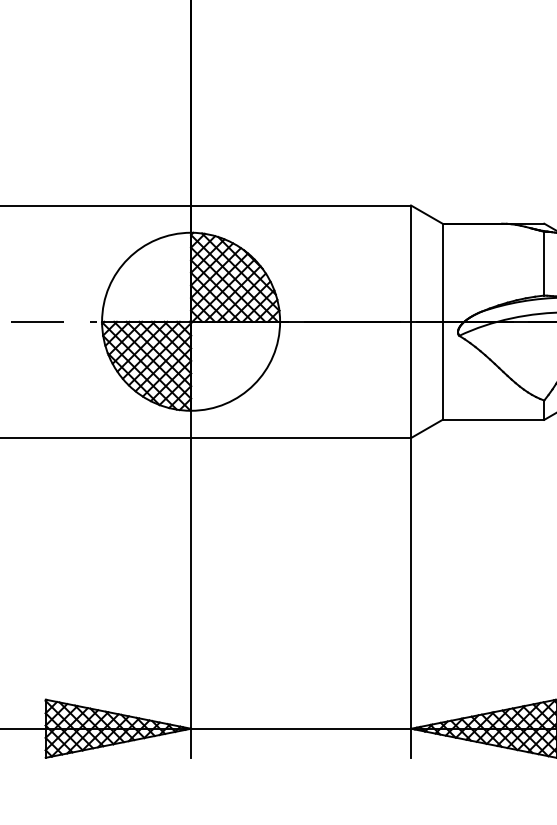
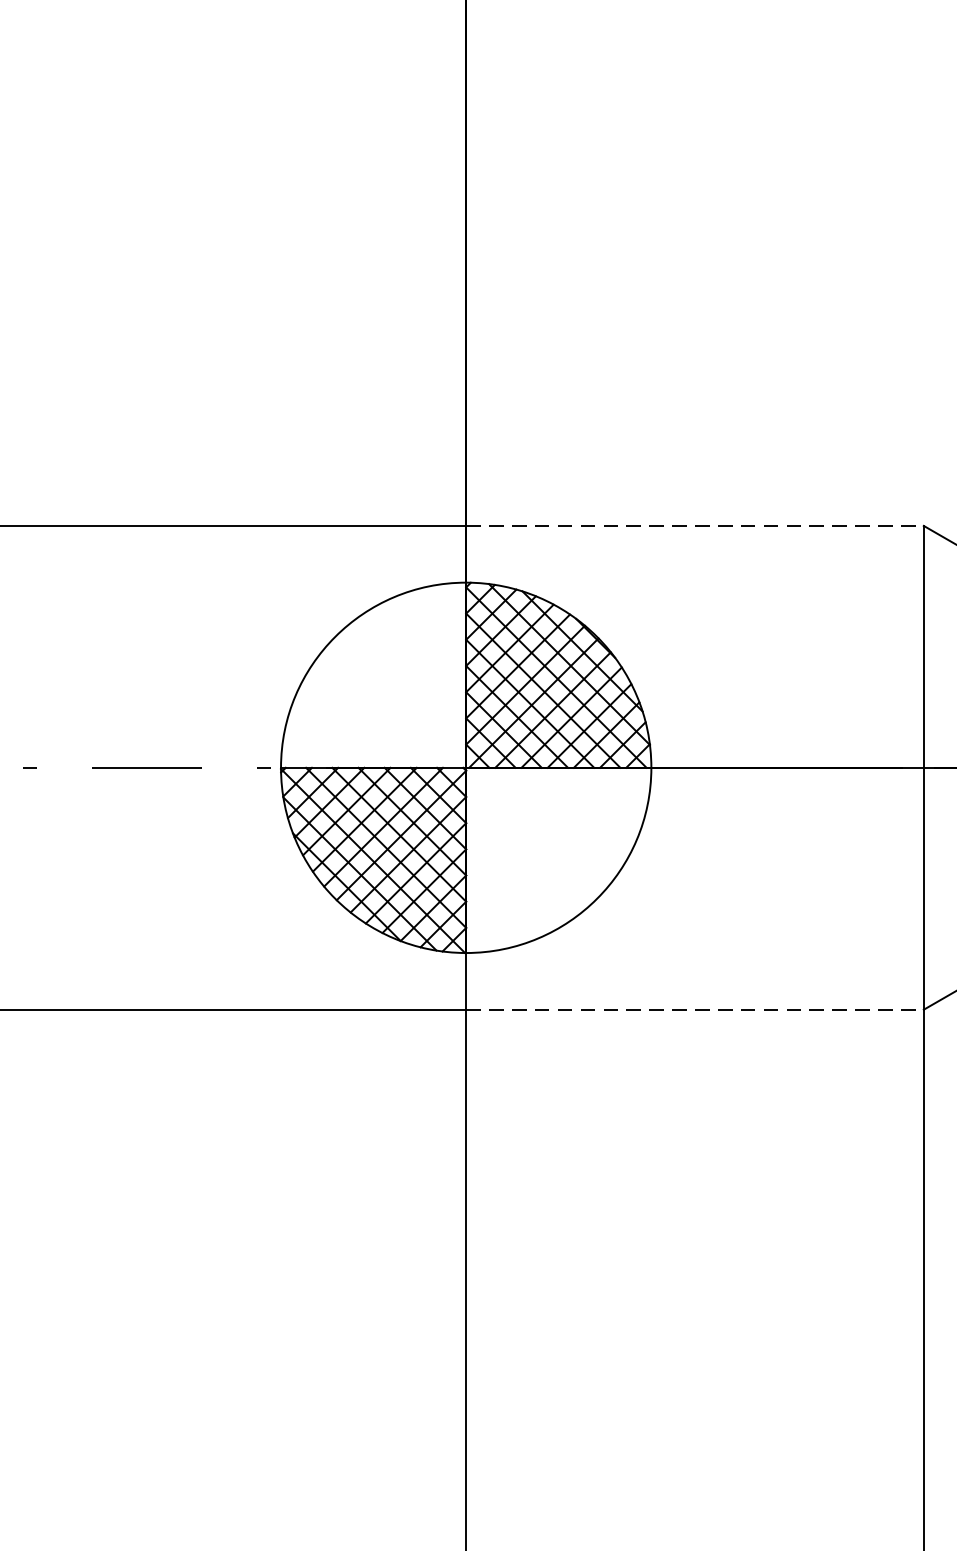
line: (301, 205) -> (695, 525), solid -> dashed
line: (301, 438) -> (695, 1010), solid -> dashed

